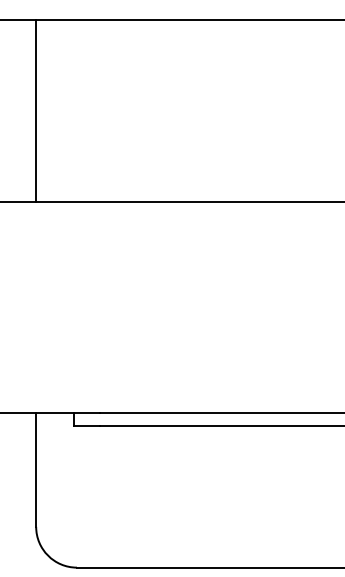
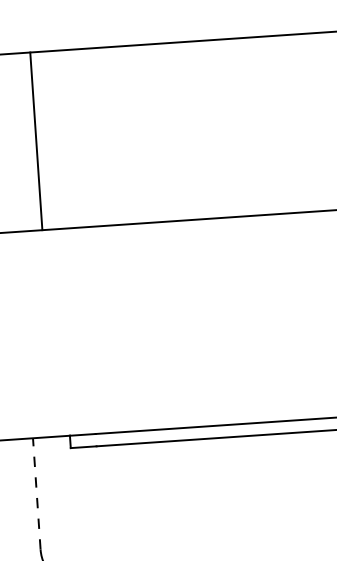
line: (36, 110) -> (36, 141), moved
line: (36, 469) -> (37, 493), solid -> dashed

